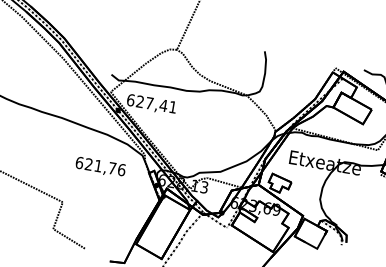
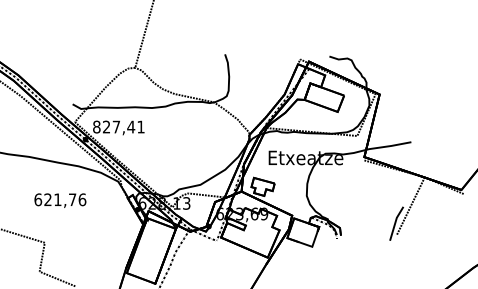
text: (130, 99) -> (96, 126), 627,41 -> 827,41
text: (100, 167) -> (60, 200), moved

